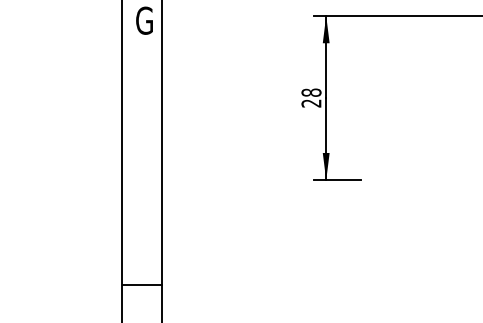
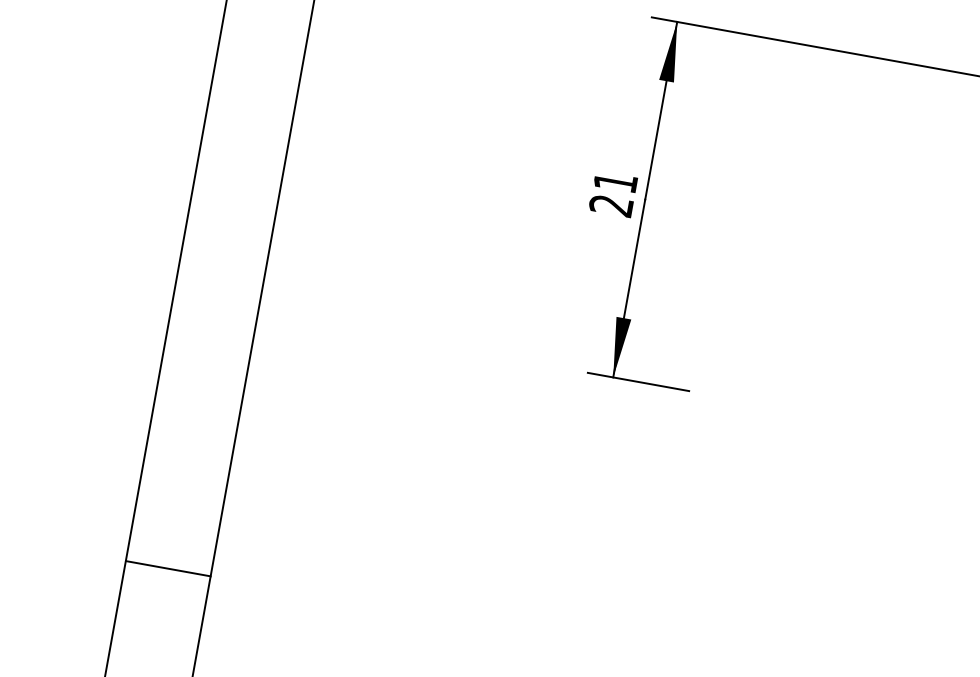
text: (311, 92) -> (615, 181), 28 -> 21
line: (141, 285) -> (166, 569), moved

